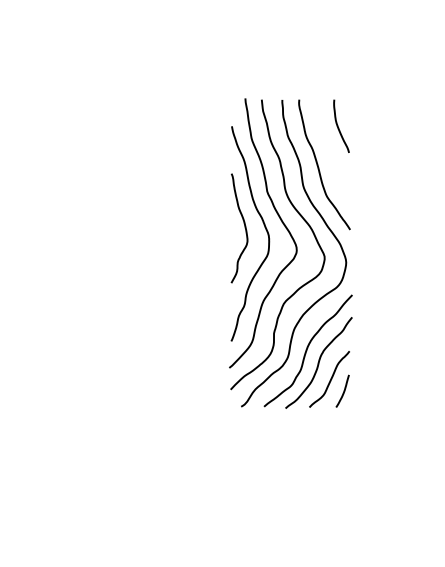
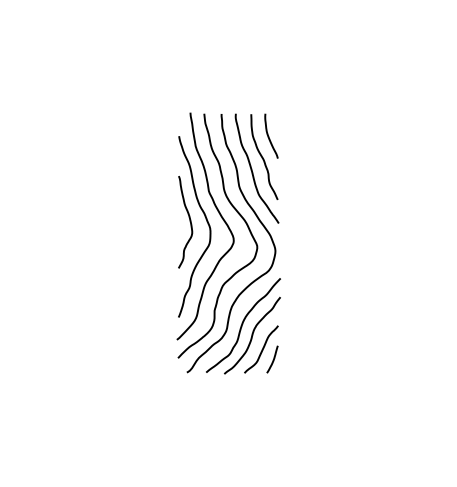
curve: (332, 151) -> (263, 157), added

